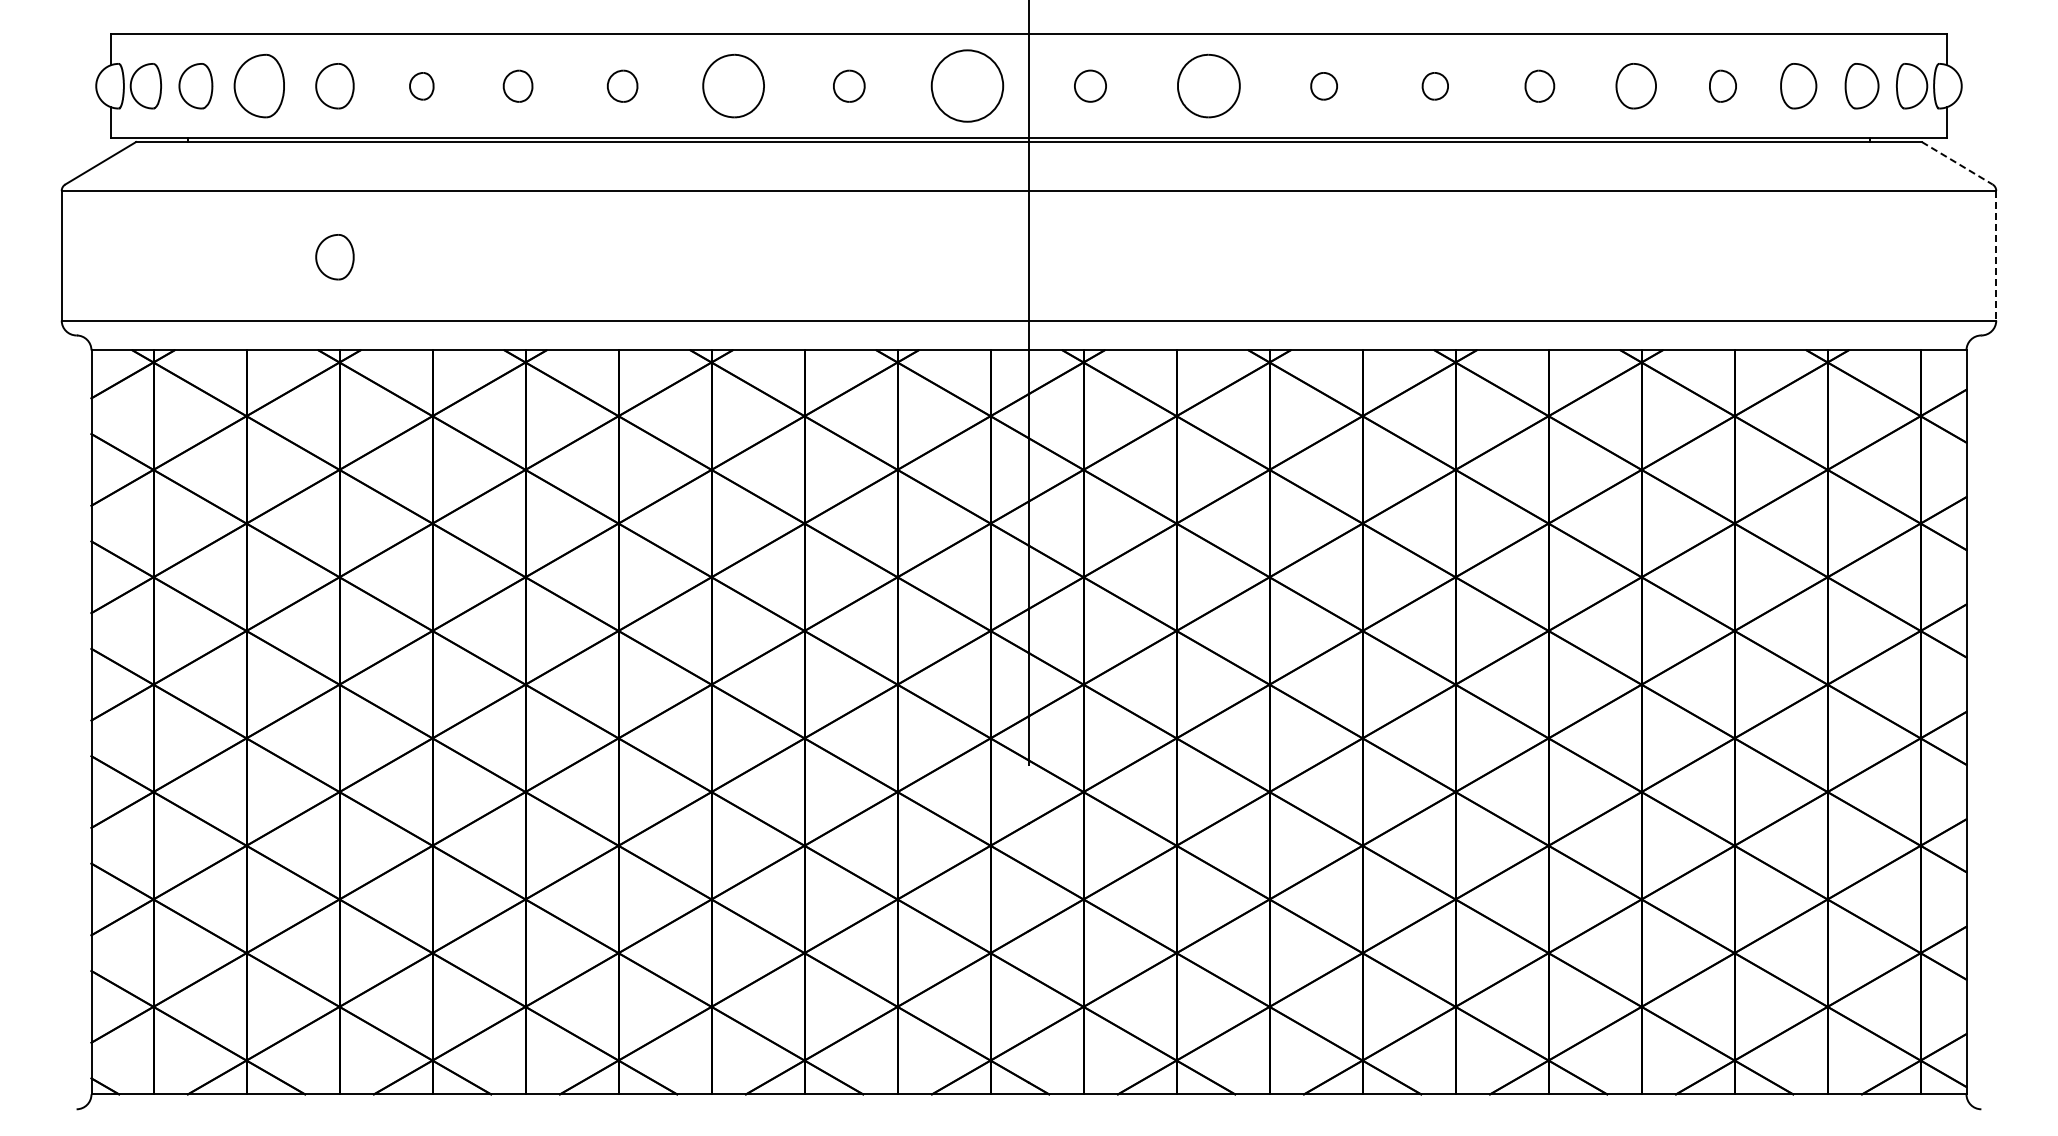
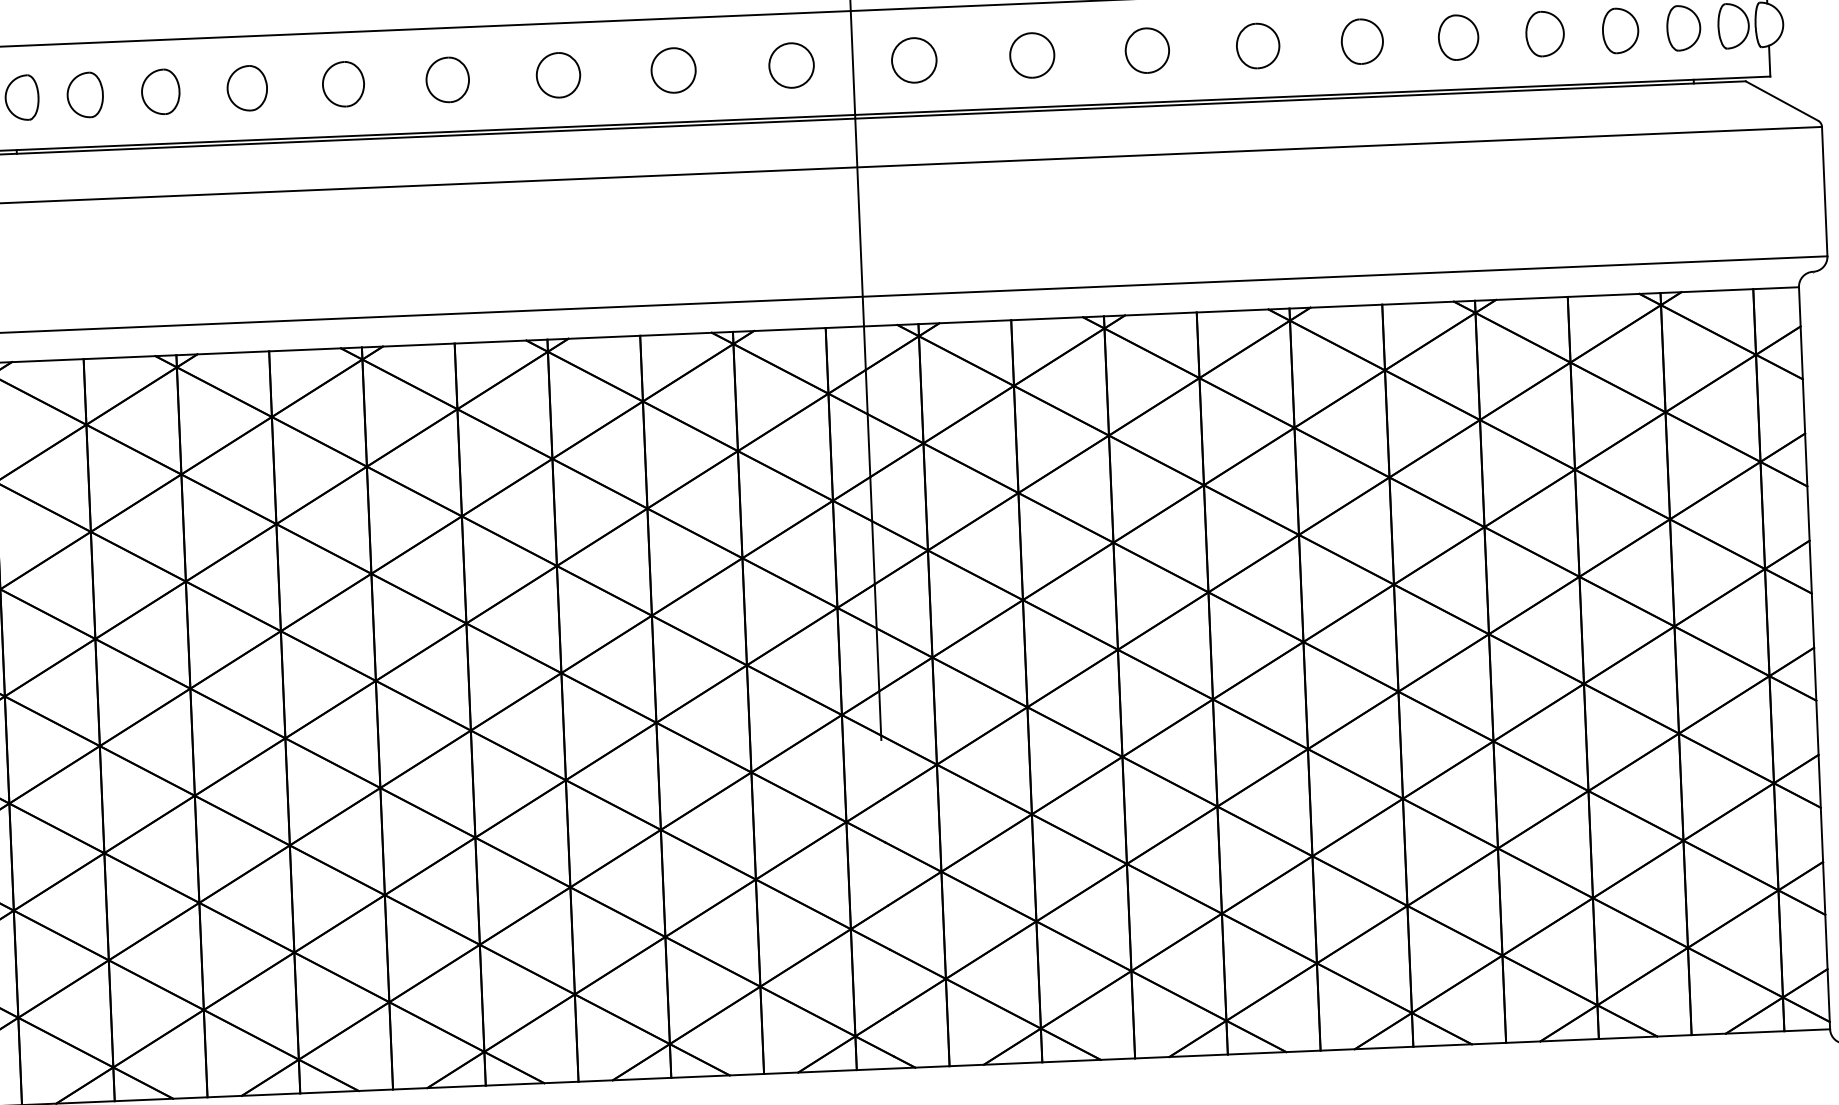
circle: (1090, 85) -> (914, 59), size x1.43
part: (258, 86) -> (84, 95), size x0.71
part: (421, 86) -> (247, 88), size x1.67
part: (517, 86) -> (342, 84), size x1.43
part: (622, 86) -> (447, 80), size x1.43
part: (733, 86) -> (558, 75), size x0.71
part: (849, 86) -> (673, 70), size x1.43
circle: (967, 86) -> (791, 65), size x0.62
part: (1208, 86) -> (1031, 55), size x0.71
part: (1323, 86) -> (1146, 50), size x1.67
part: (1435, 86) -> (1258, 46), size x1.67
part: (1539, 86) -> (1362, 41), size x1.43
part: (1722, 86) -> (1544, 34), size x1.43
line: (1957, 163) -> (1782, 101), dashed -> solid
line: (1996, 255) -> (1824, 191), dashed -> solid
part: (334, 257) -> (167, 262), removed

